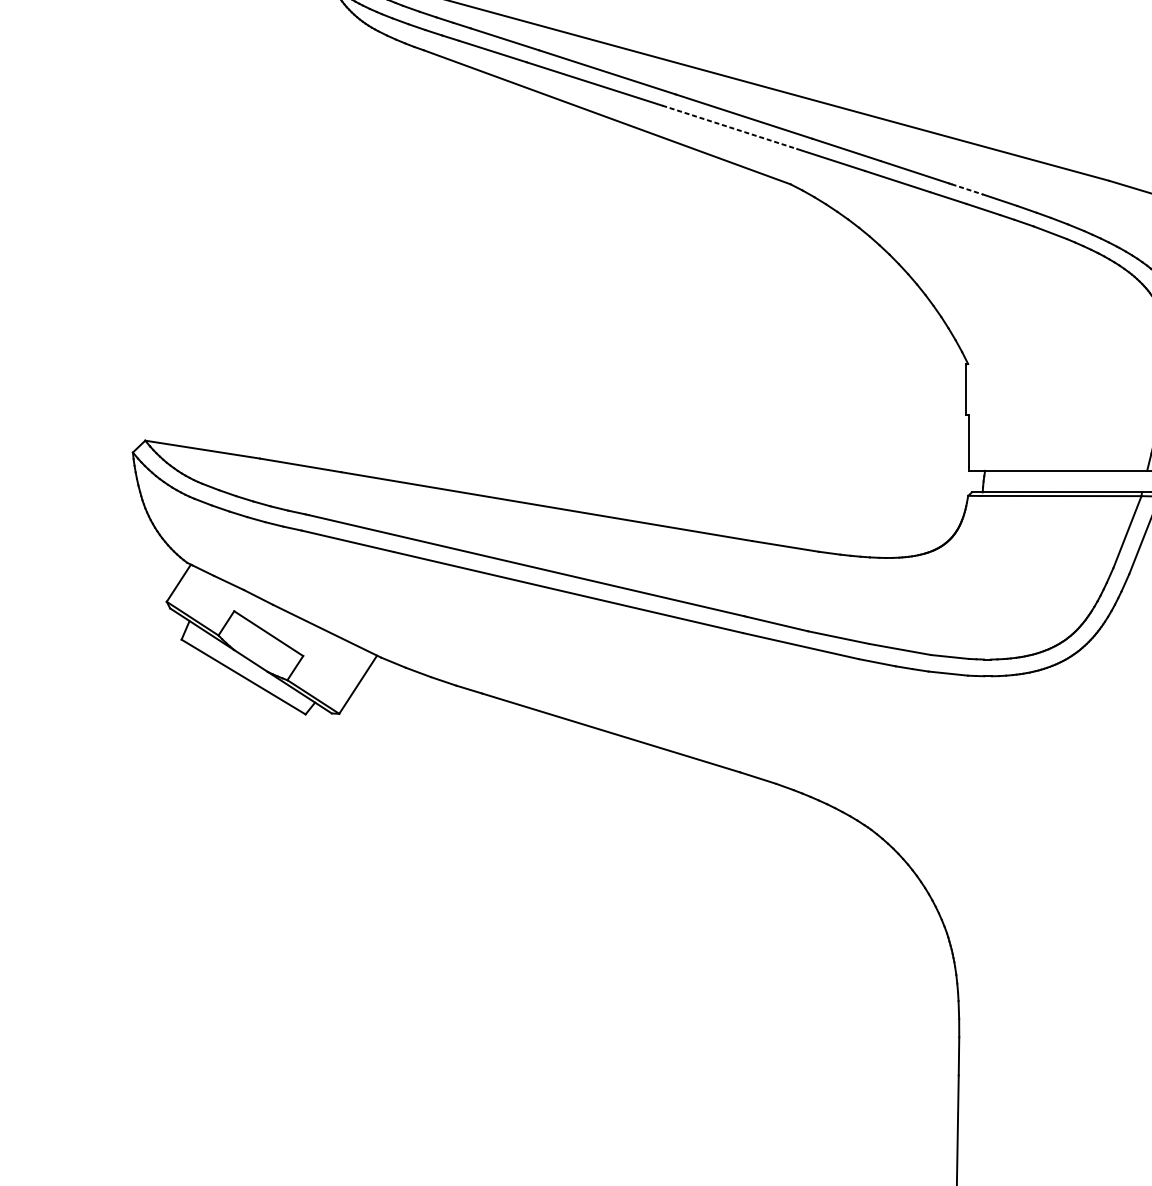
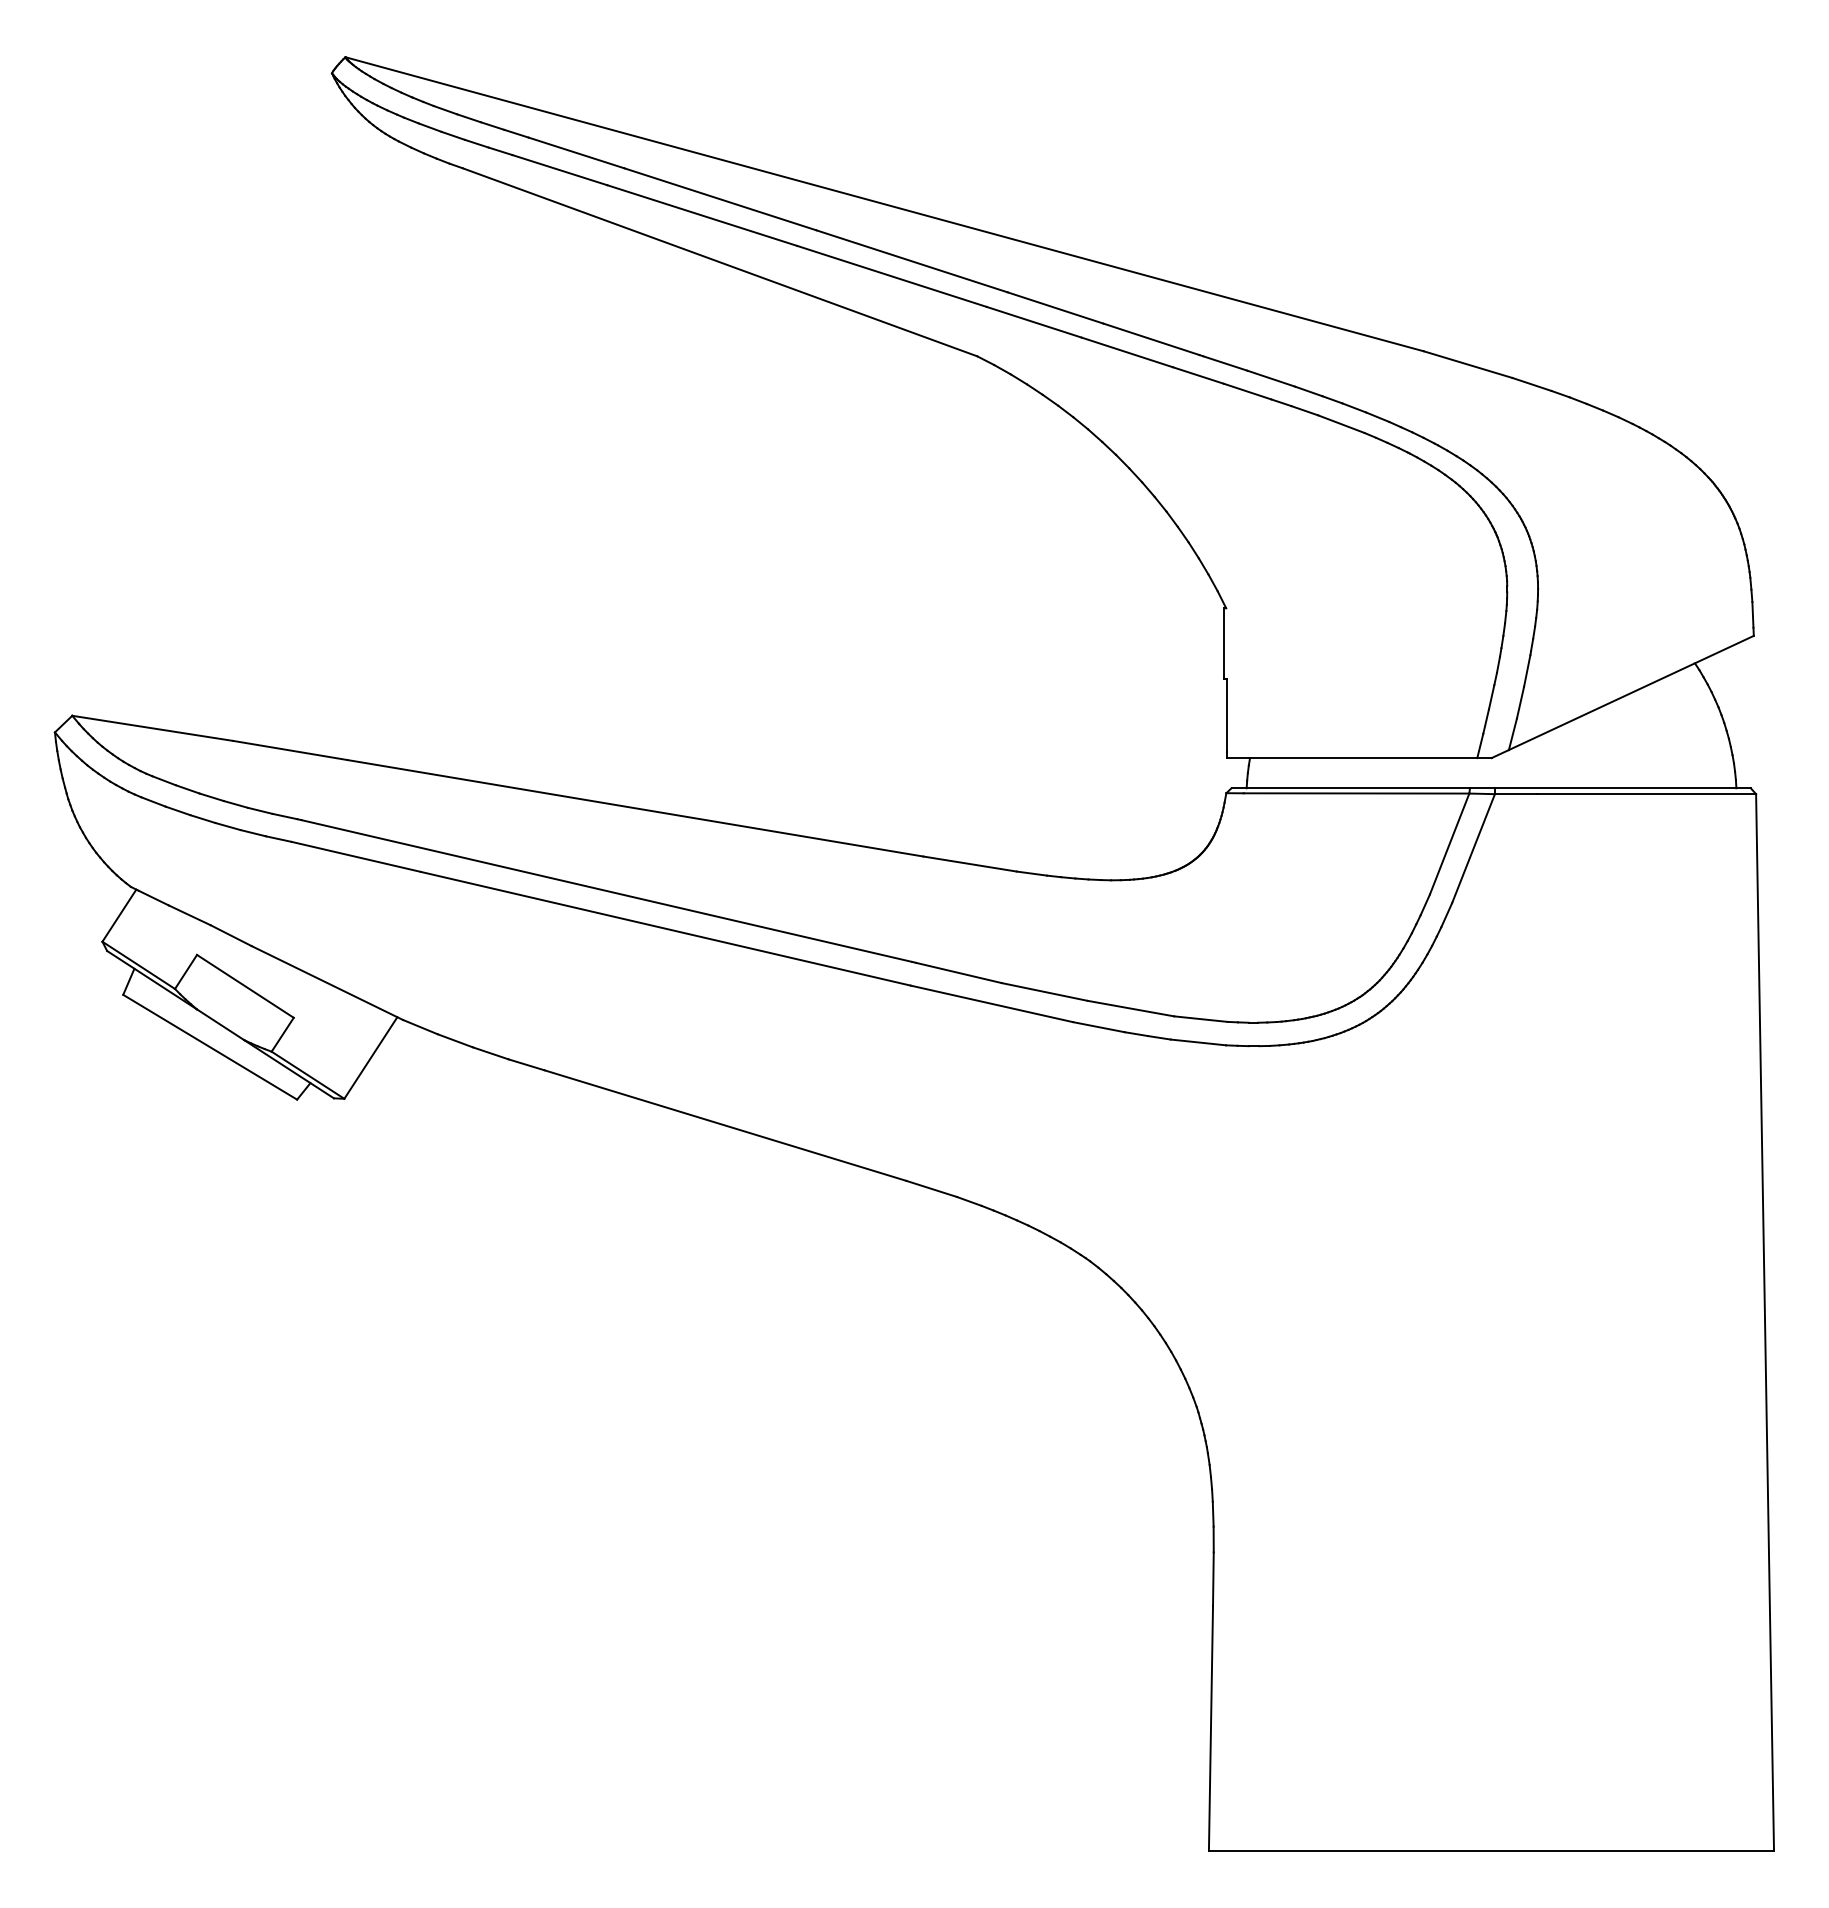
line: (730, 127) -> (892, 276), dashed -> solid
line: (967, 189) -> (1225, 363), dashed -> solid

